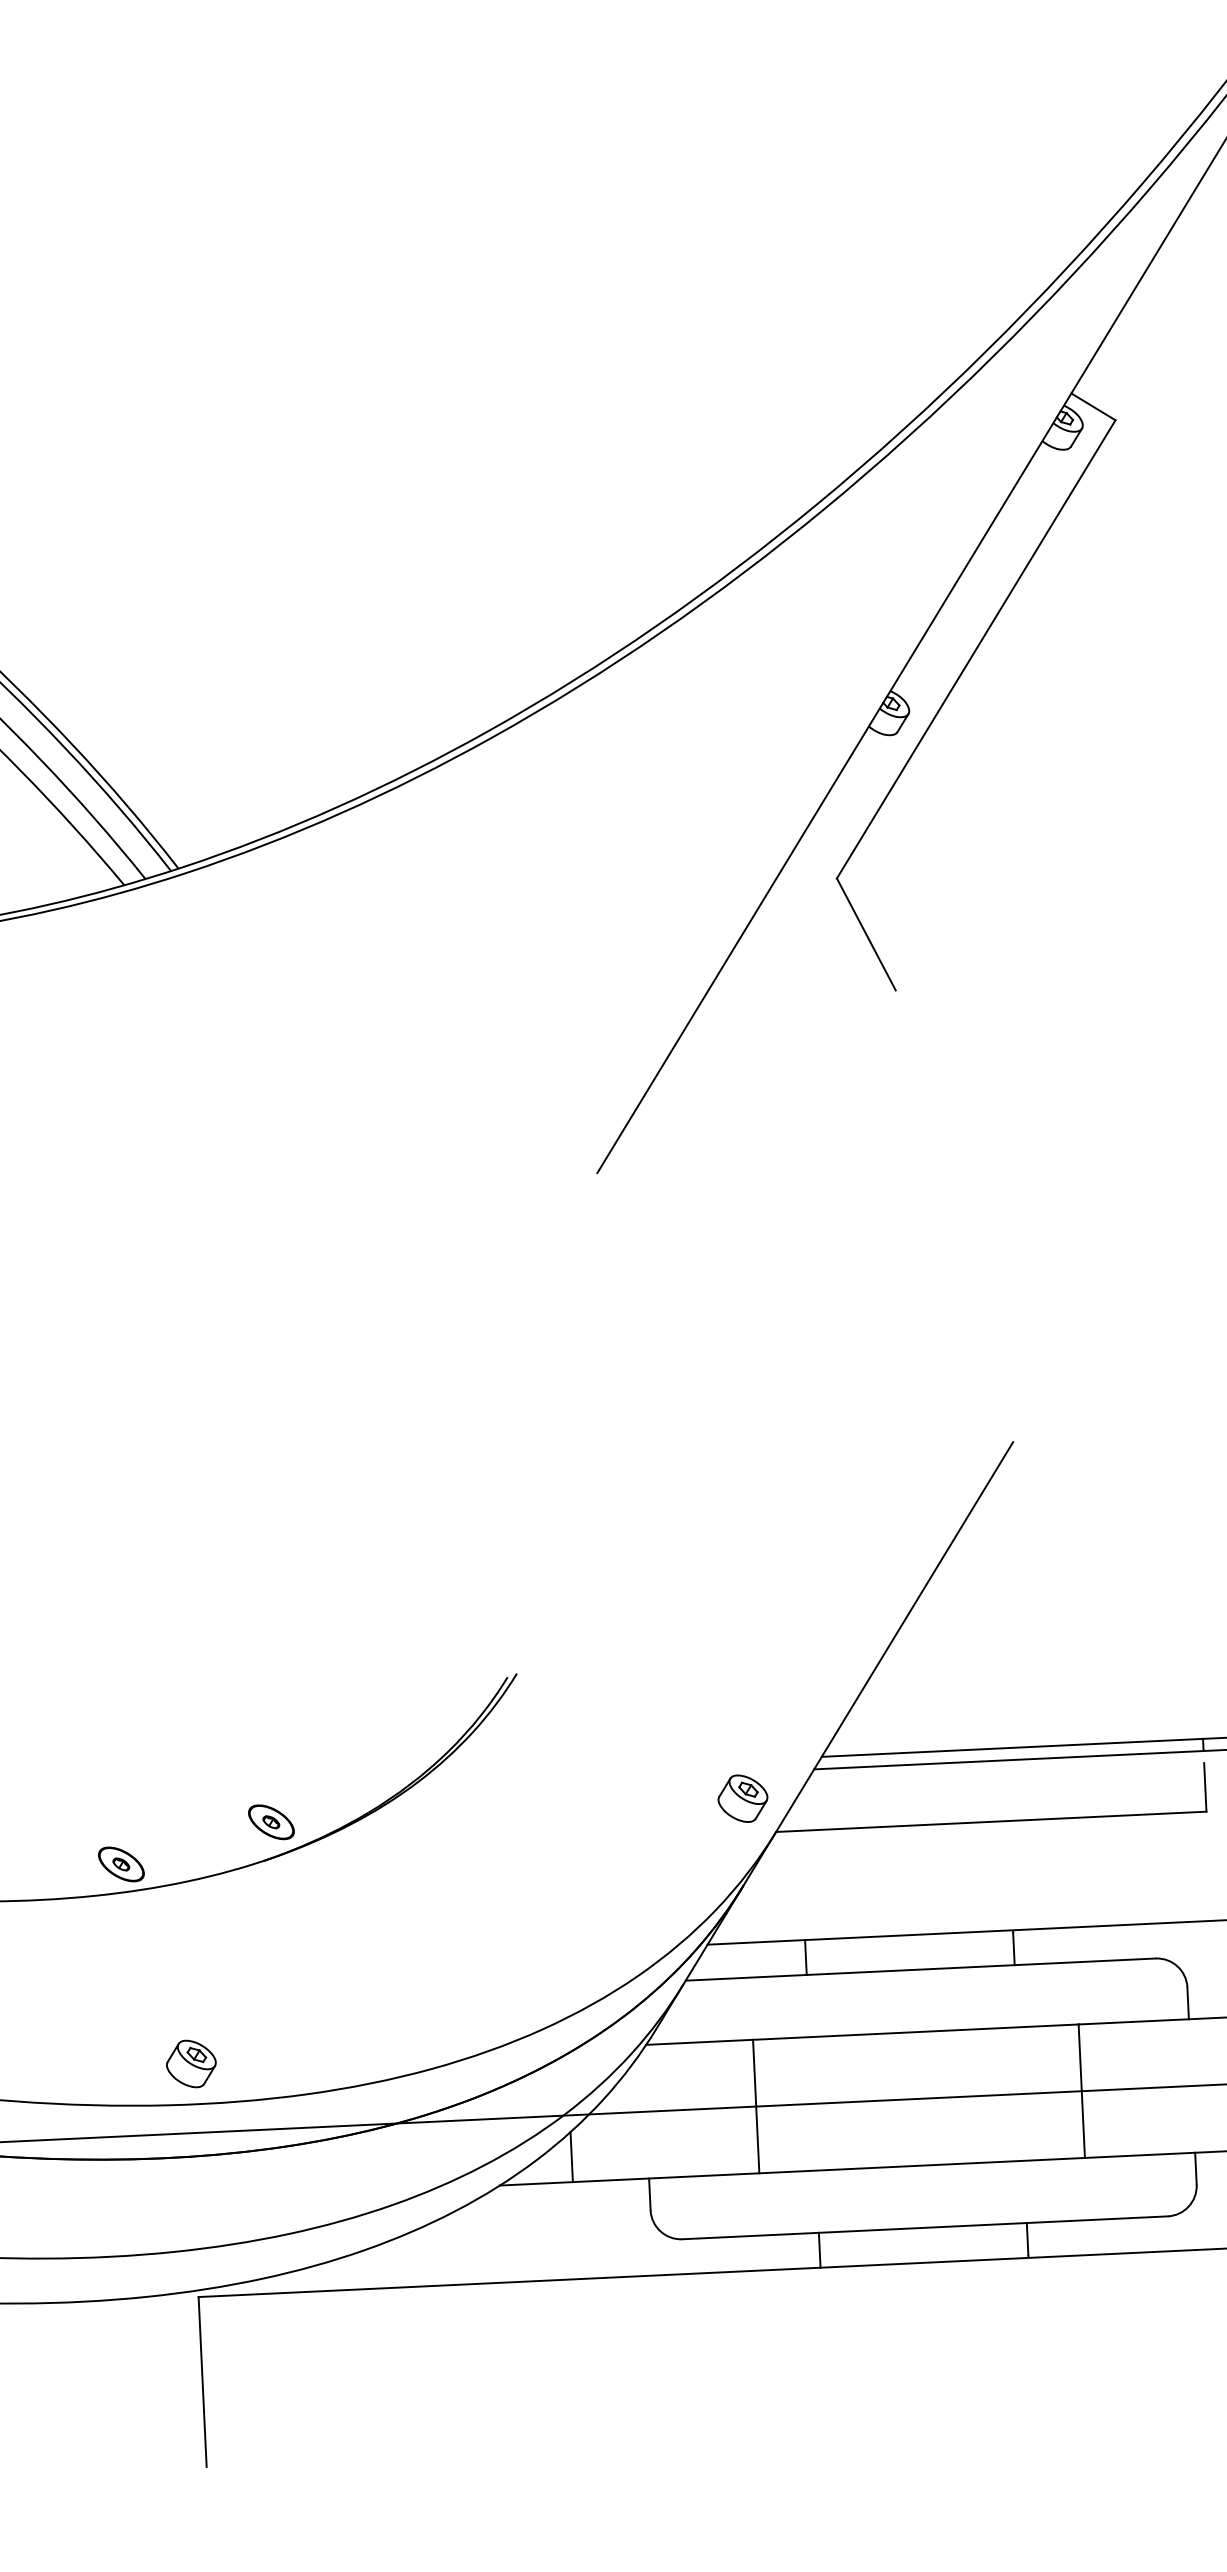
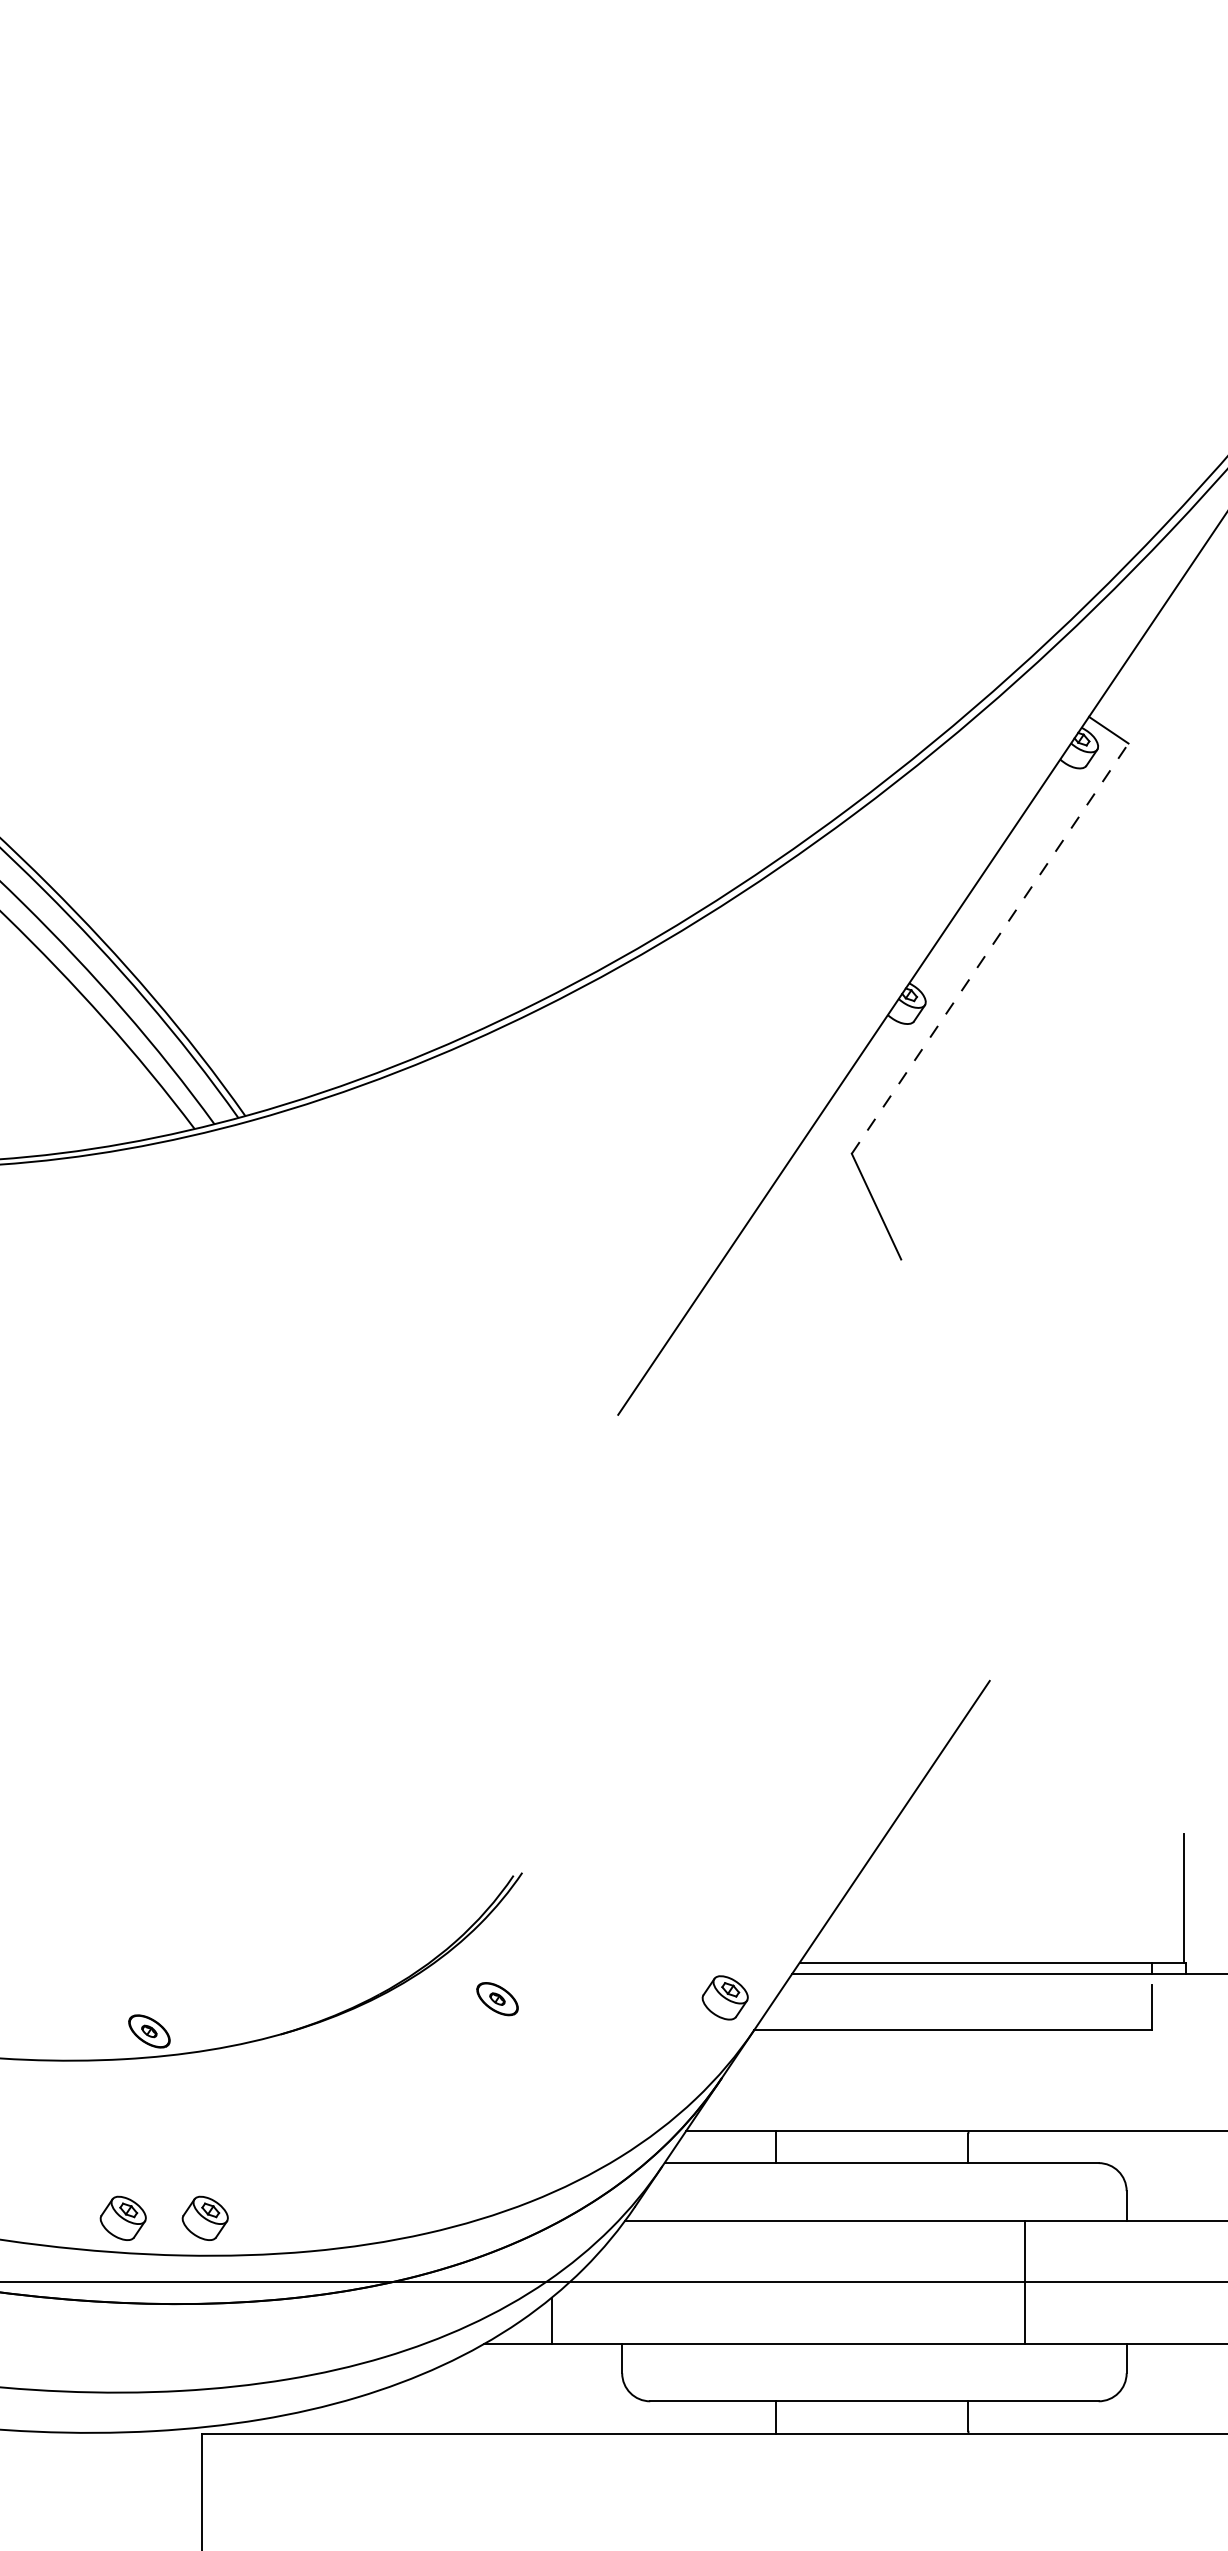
line: (976, 649) -> (990, 948), solid -> dashed
part: (271, 1822) -> (497, 1999), moved
part: (101, 2067) -> (122, 2217), added
line: (756, 2105) -> (724, 2281), removed

